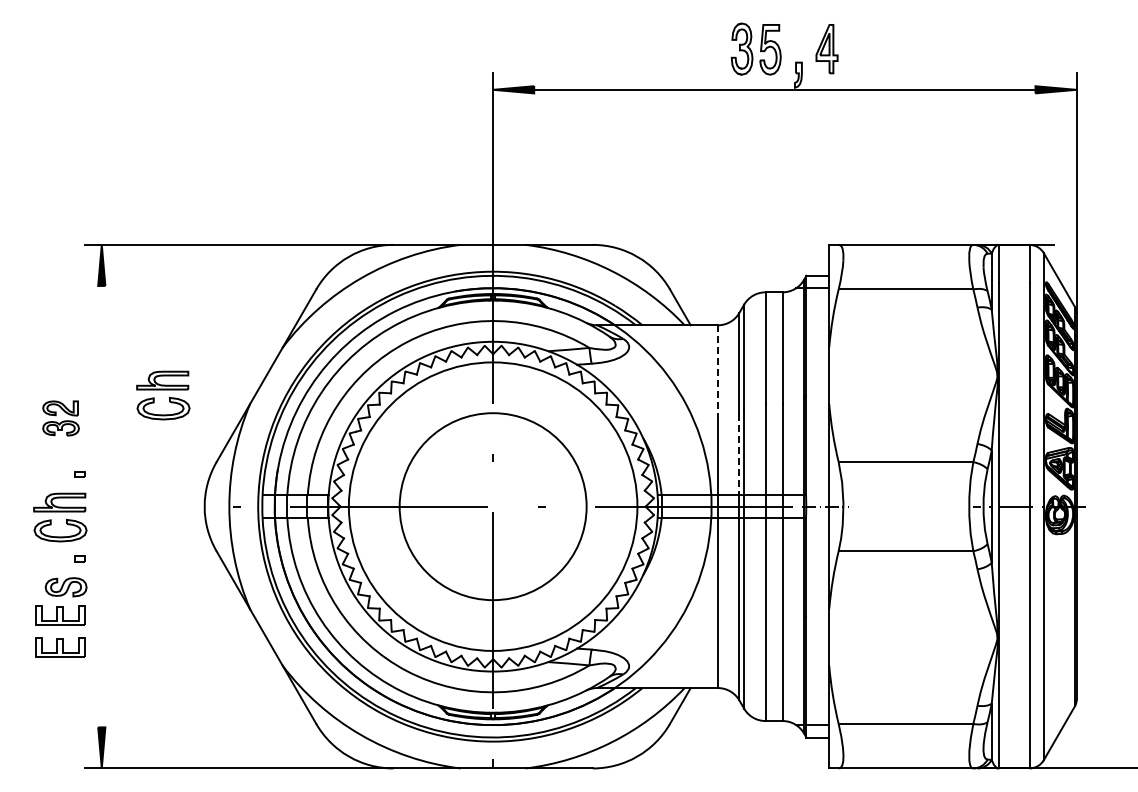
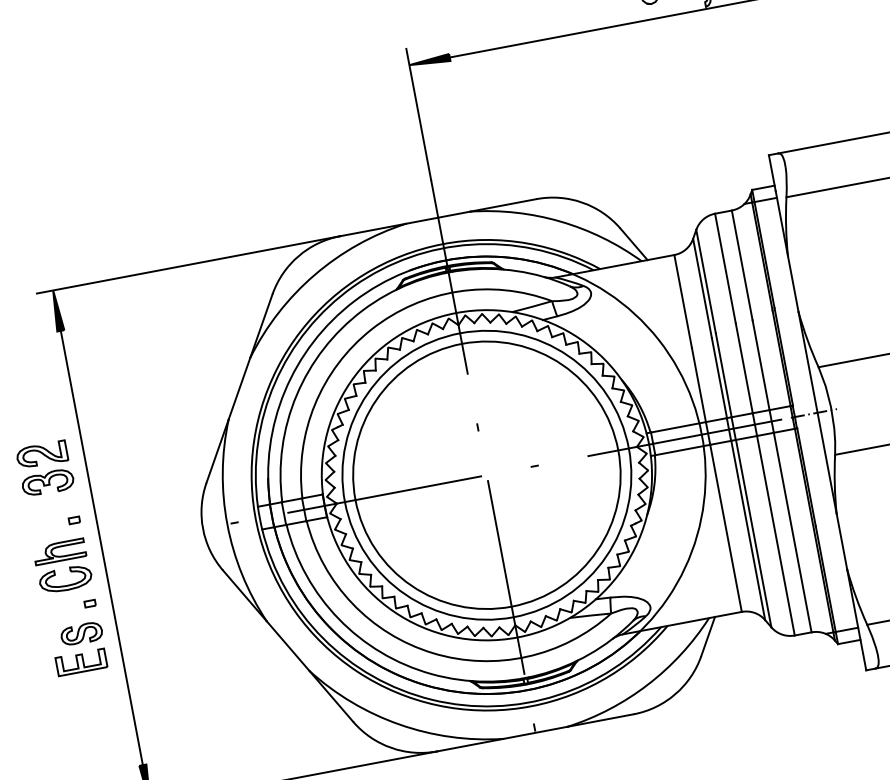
line: (717, 373) -> (682, 302), dashed -> solid
part: (163, 395) -> (141, 427), removed
part: (60, 418) -> (44, 468), size x1.43
line: (739, 454) -> (719, 378), dashed -> solid
line: (101, 506) -> (101, 547), added
circle: (492, 506) -> (486, 475), size x1.43
part: (60, 647) -> (87, 694), removed

